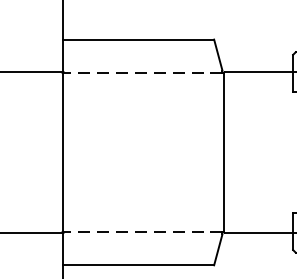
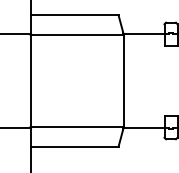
line: (141, 72) -> (76, 34), dashed -> solid
line: (141, 232) -> (76, 127), dashed -> solid

